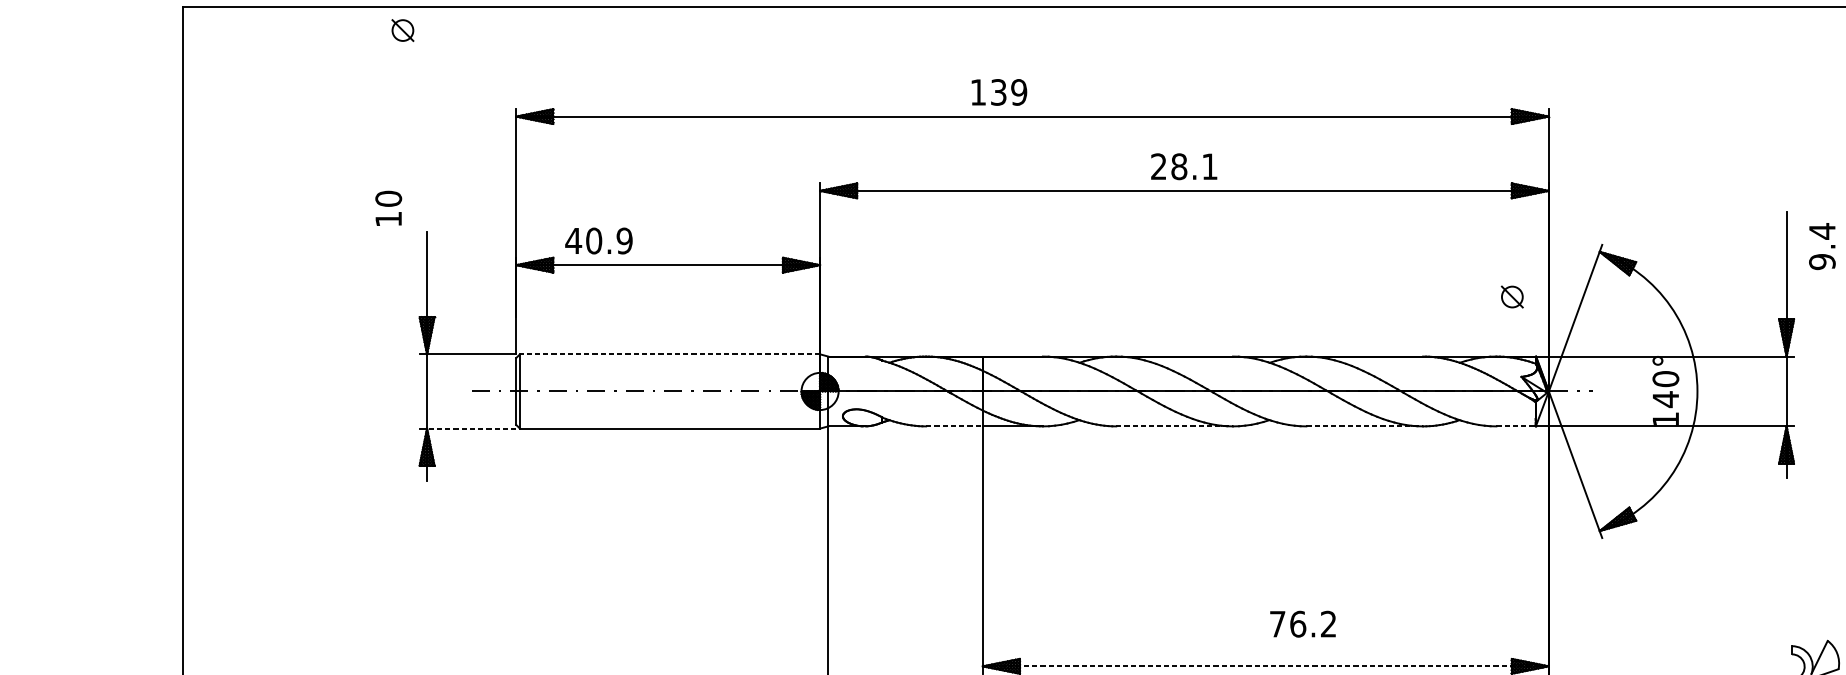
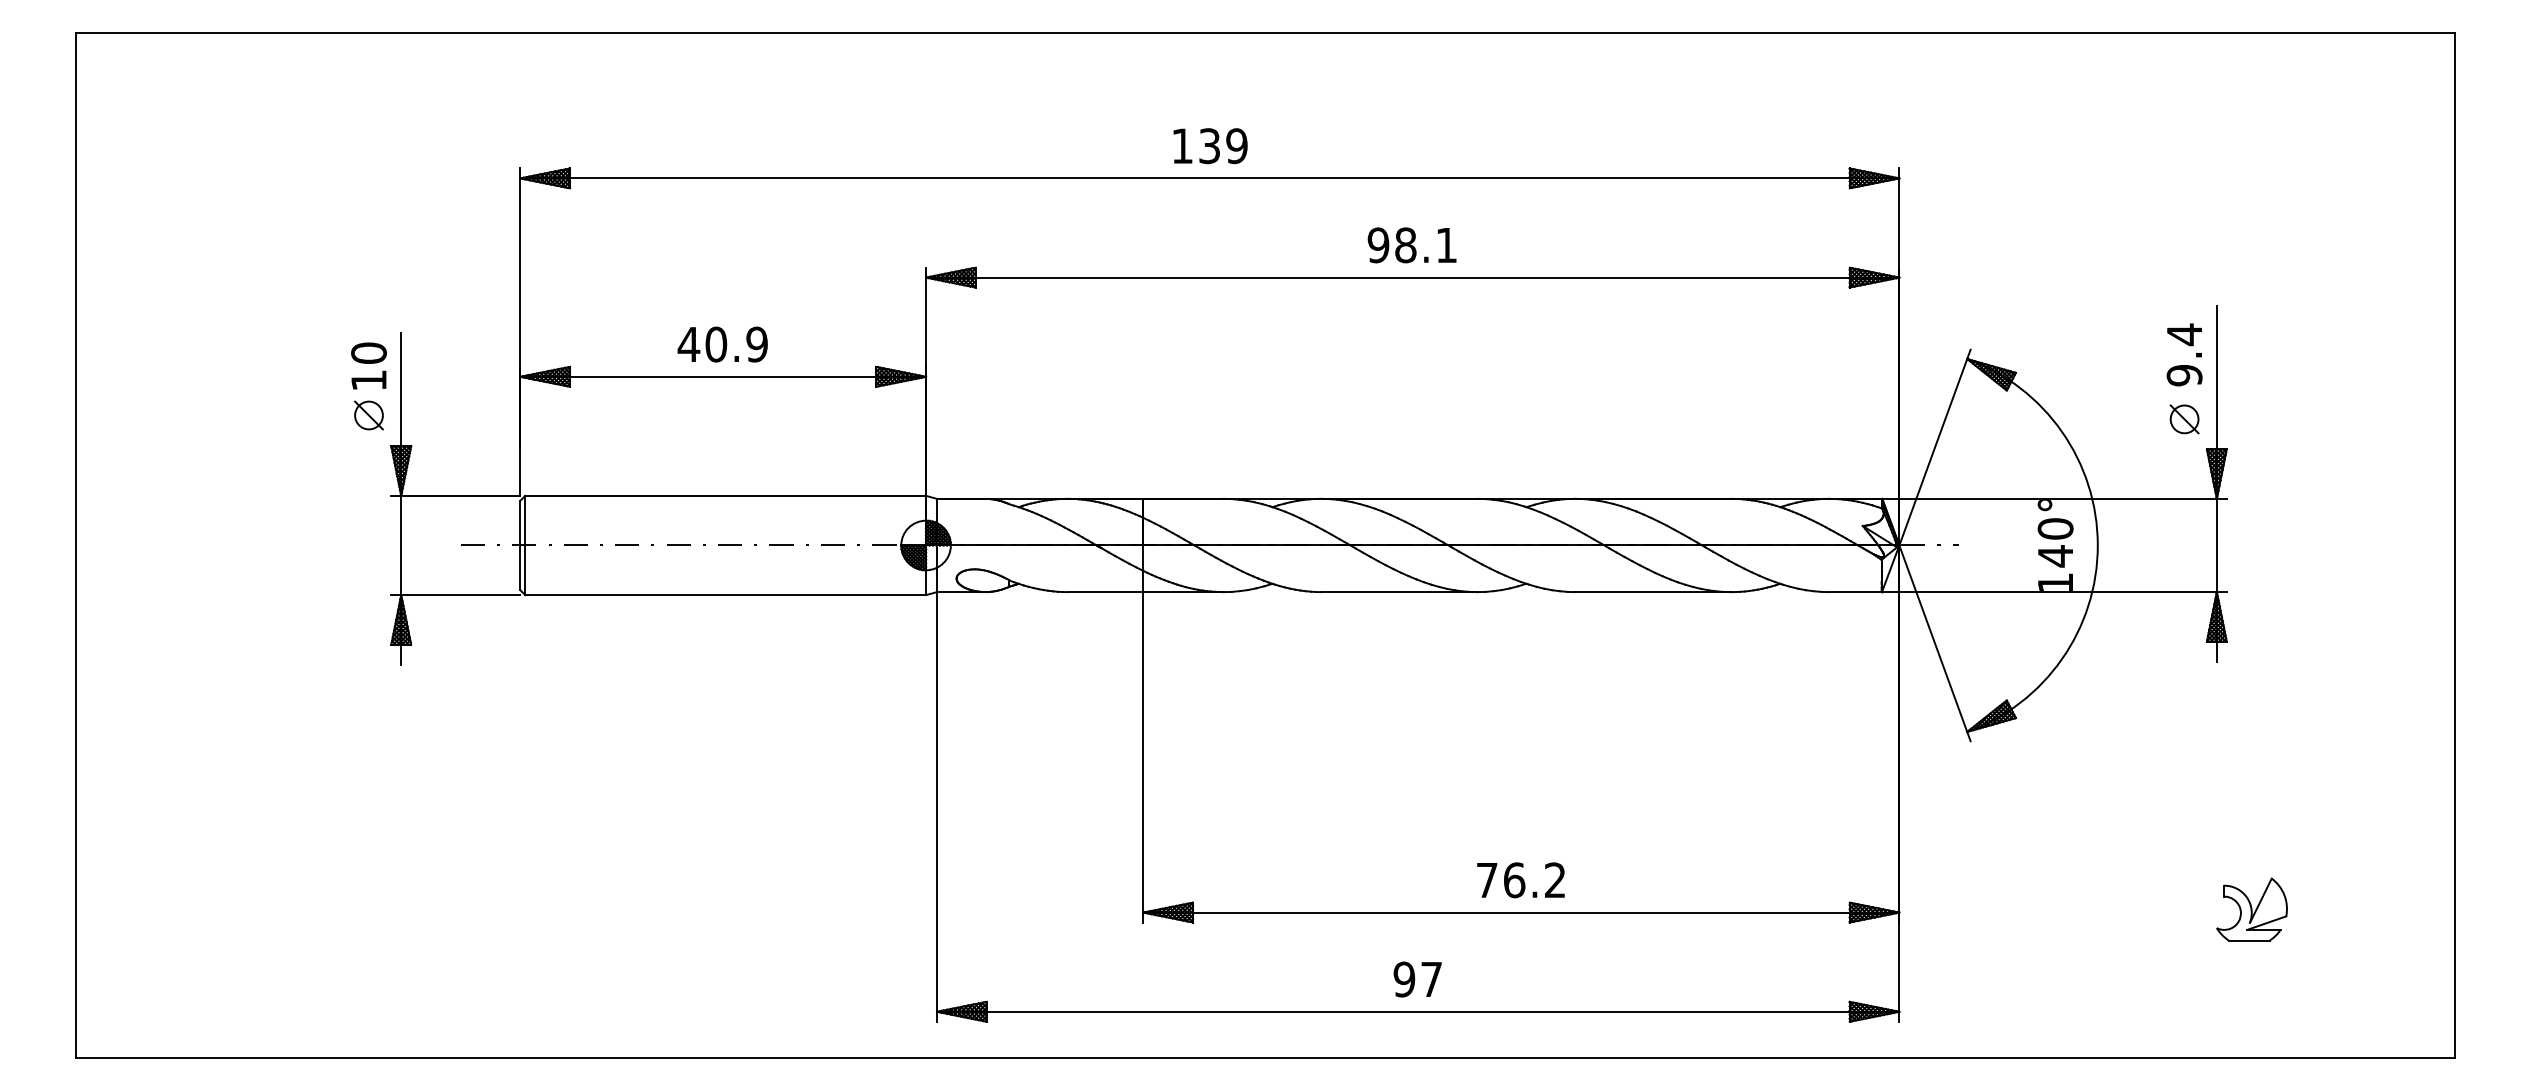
part: (402, 30) -> (368, 415), moved
text: (999, 92) -> (1210, 146), moved
text: (1158, 166) -> (1378, 245), 28.1 -> 98.1
text: (388, 208) -> (368, 365), moved
text: (598, 240) -> (722, 344), moved
text: (1822, 246) -> (2184, 354), moved
part: (1512, 297) -> (2184, 419), moved
line: (669, 354) -> (725, 495), dashed -> solid
line: (954, 426) -> (1105, 592), dashed -> solid
line: (1174, 426) -> (1399, 592), dashed -> solid
line: (1364, 426) -> (1653, 592), dashed -> solid
line: (1516, 426) -> (1856, 592), dashed -> solid
line: (471, 428) -> (460, 595), dashed -> solid
text: (1302, 624) -> (1520, 880), moved
line: (1265, 666) -> (1521, 912), dashed -> solid

